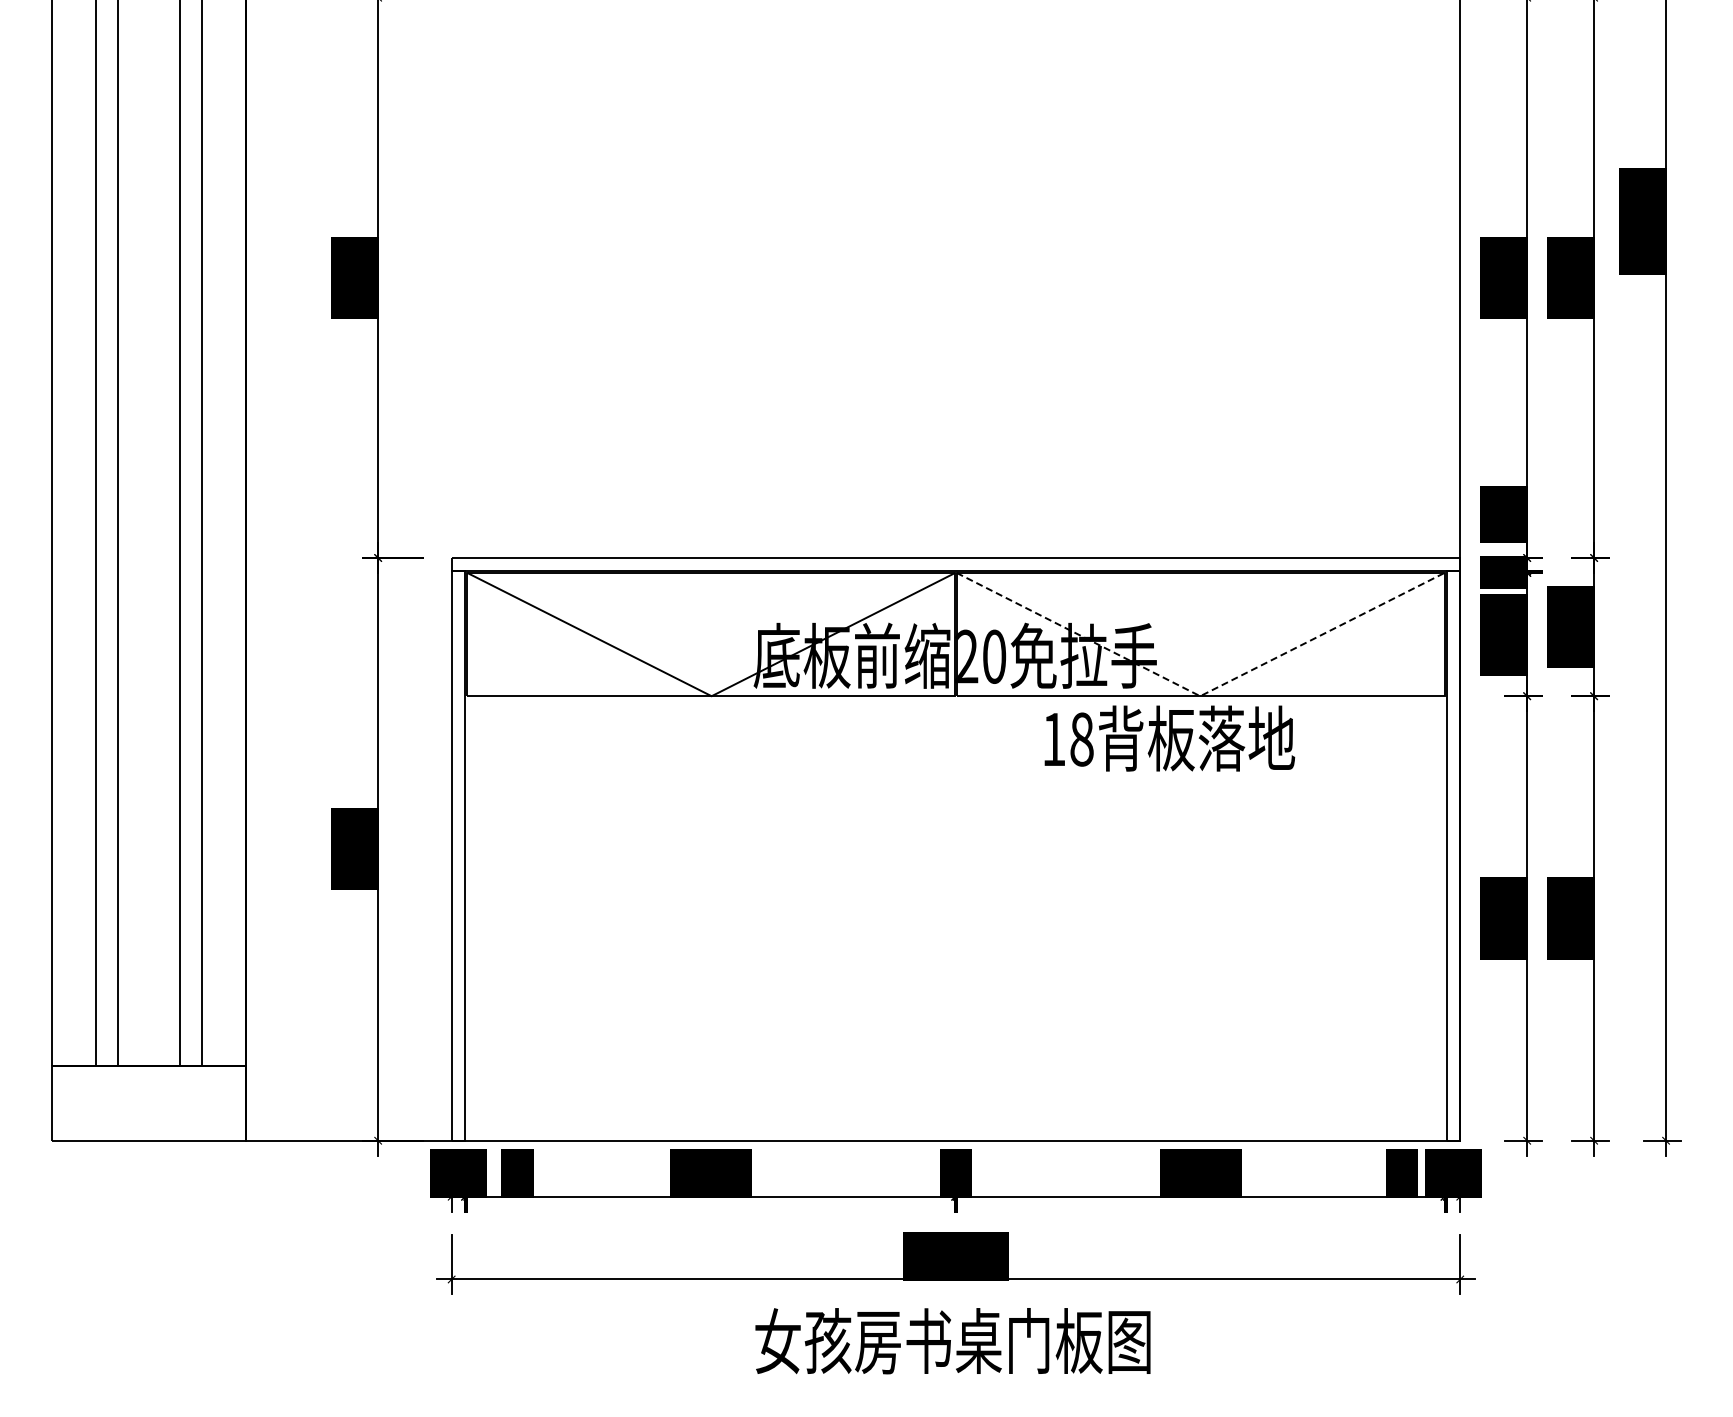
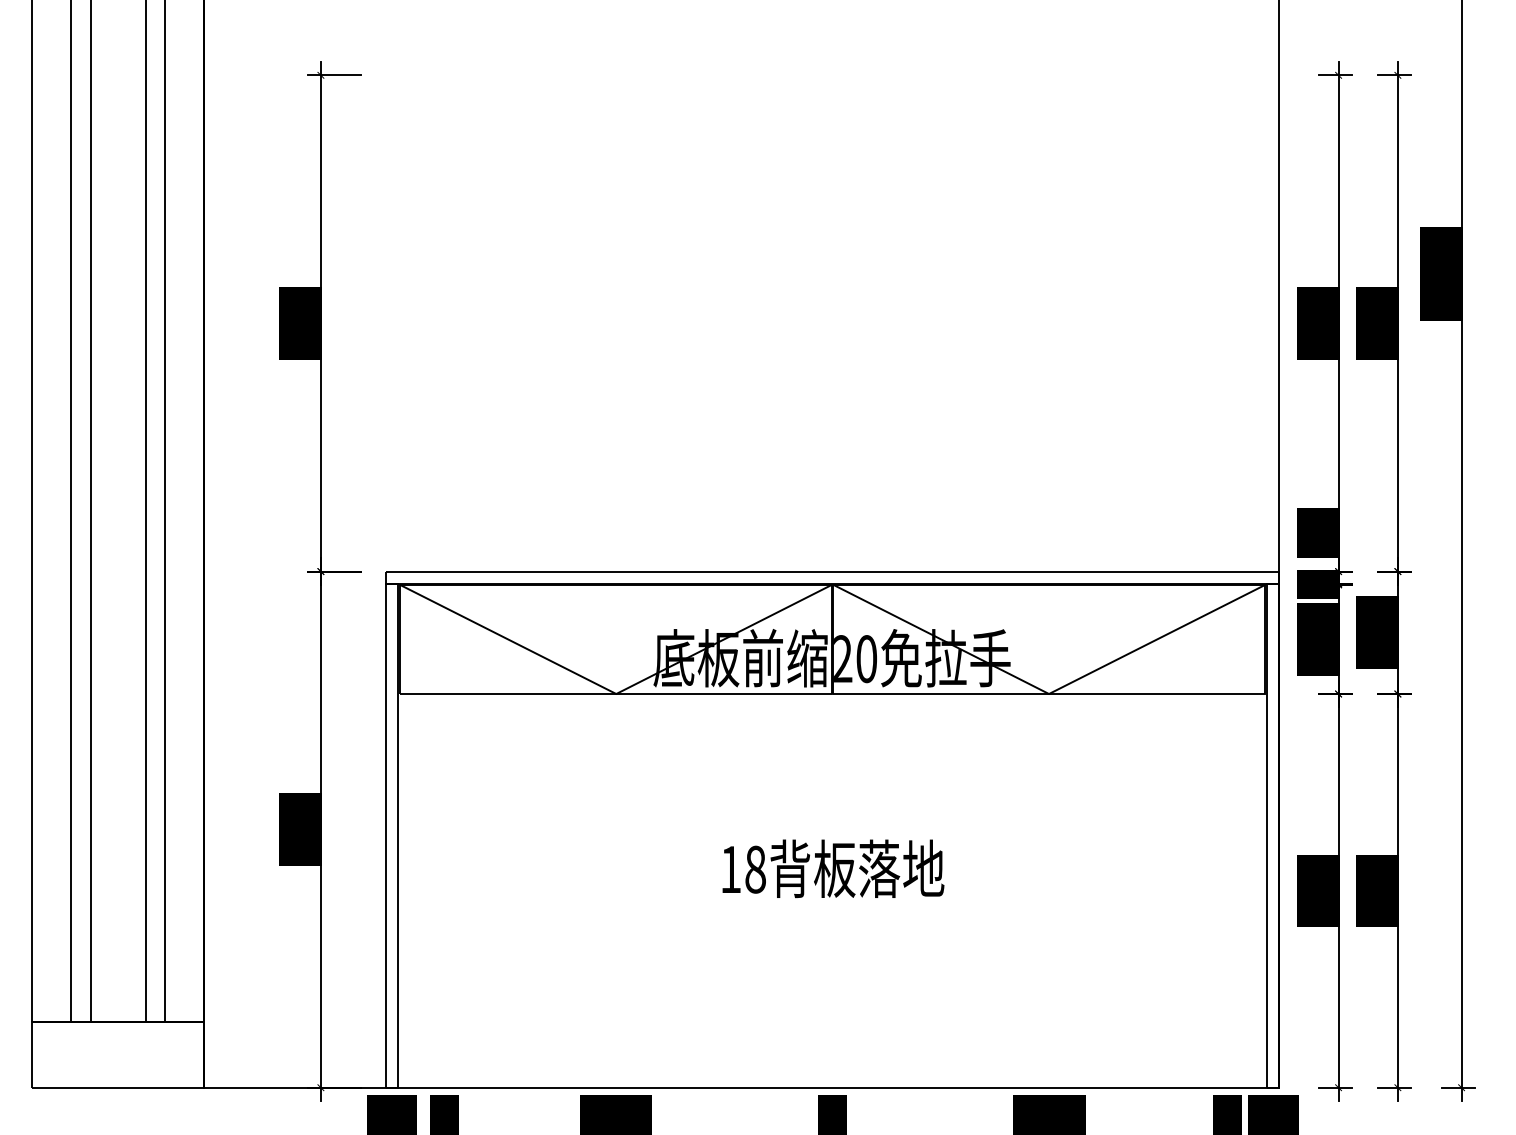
line: (1200, 696) -> (1049, 694), dashed -> solid
text: (1169, 738) -> (833, 868), moved

